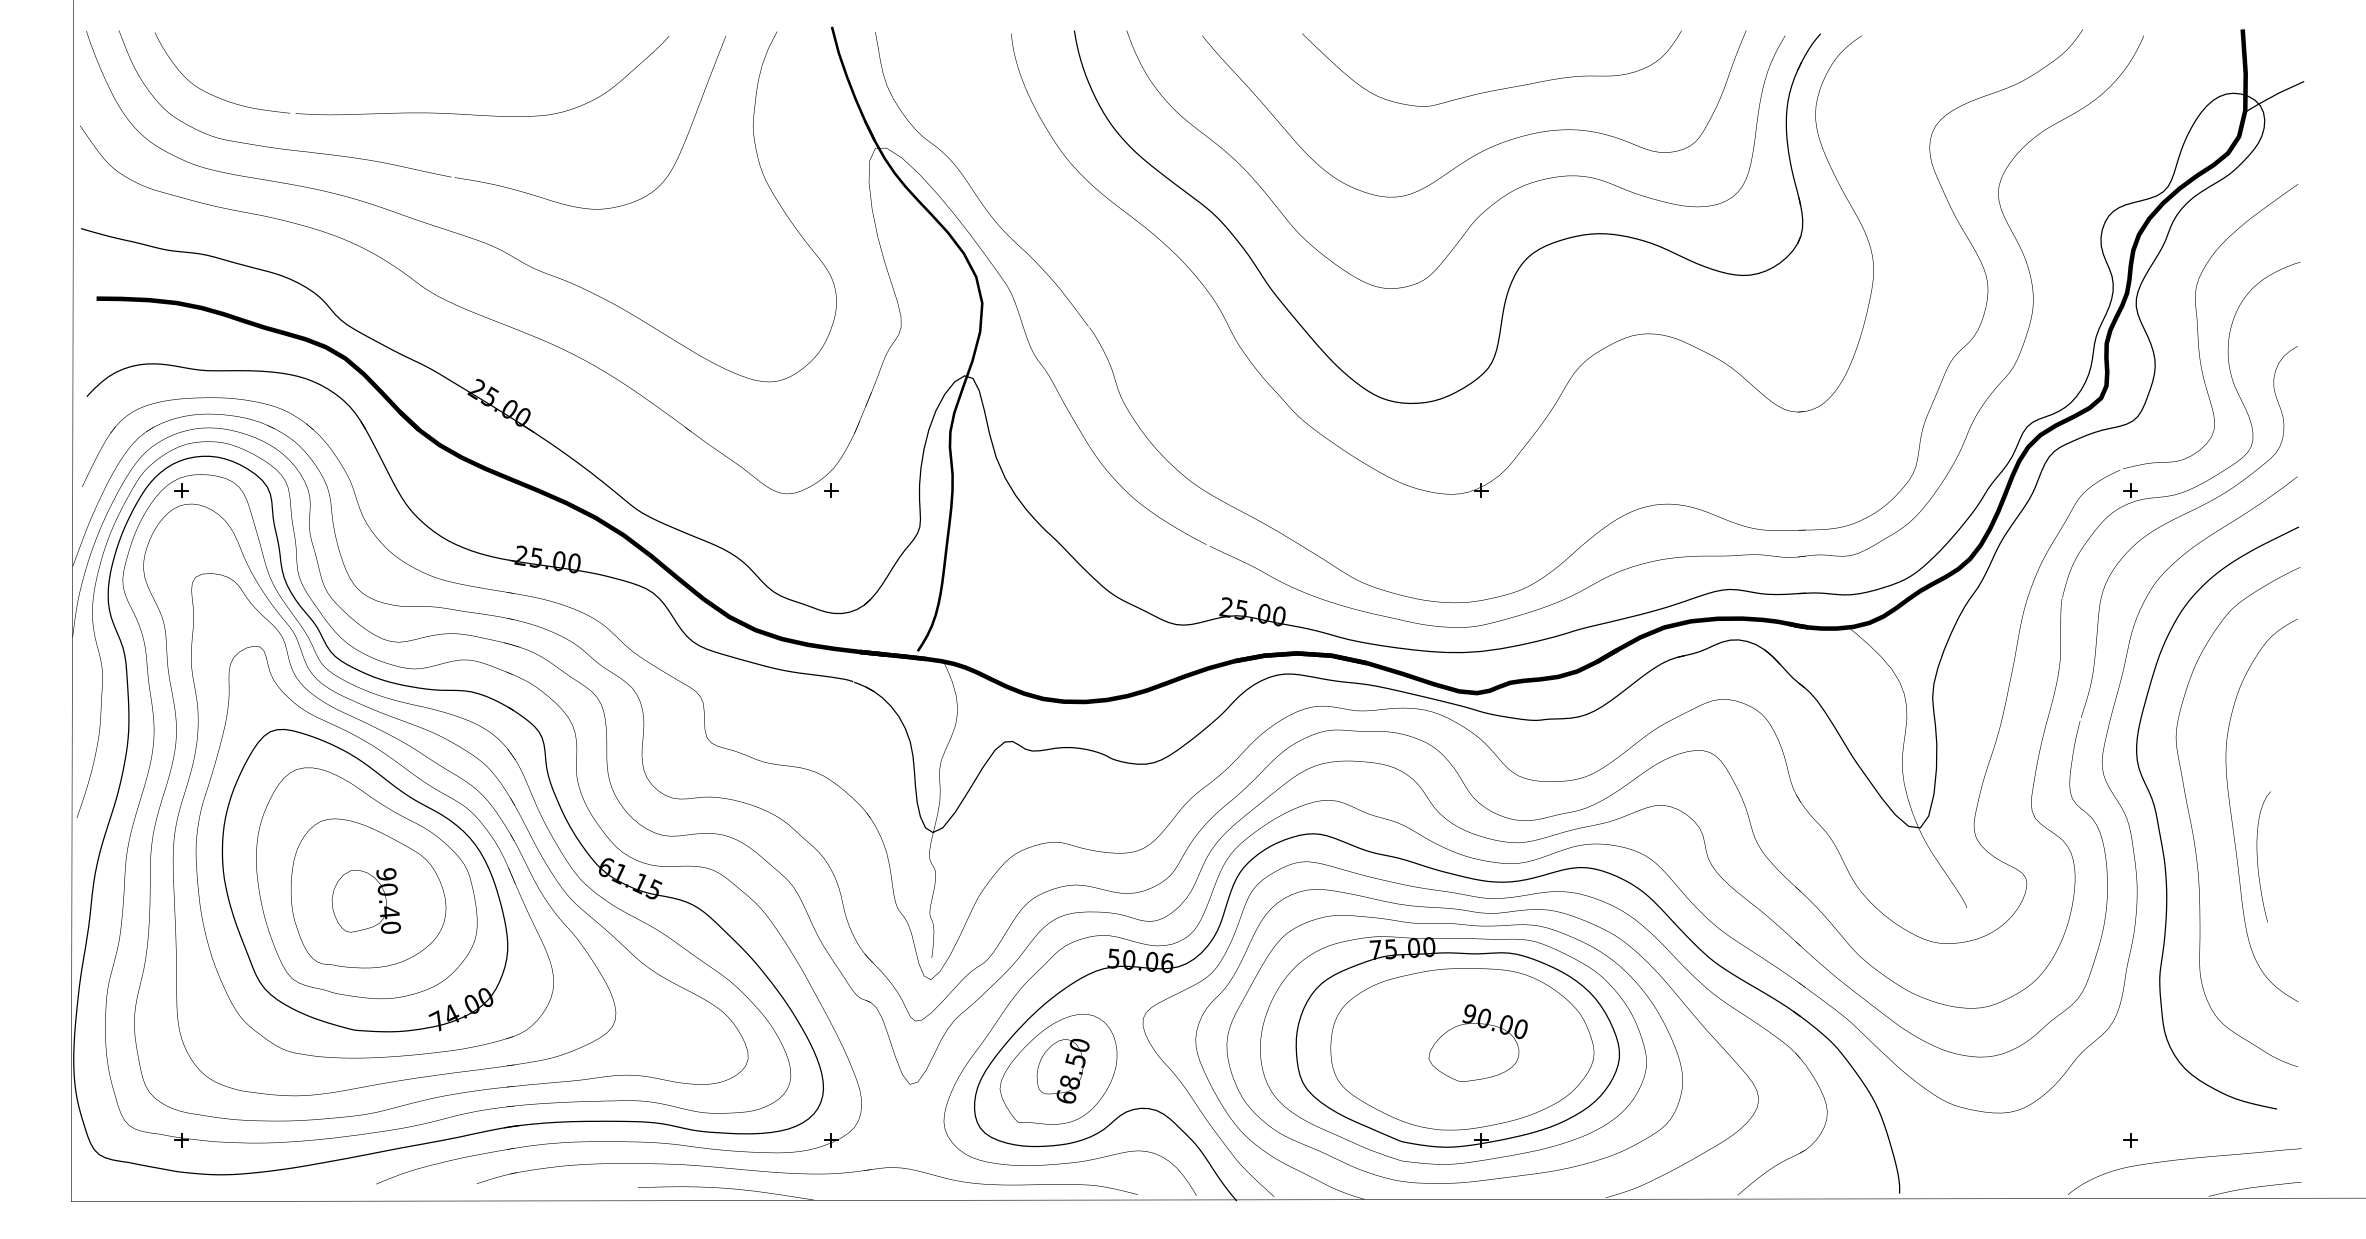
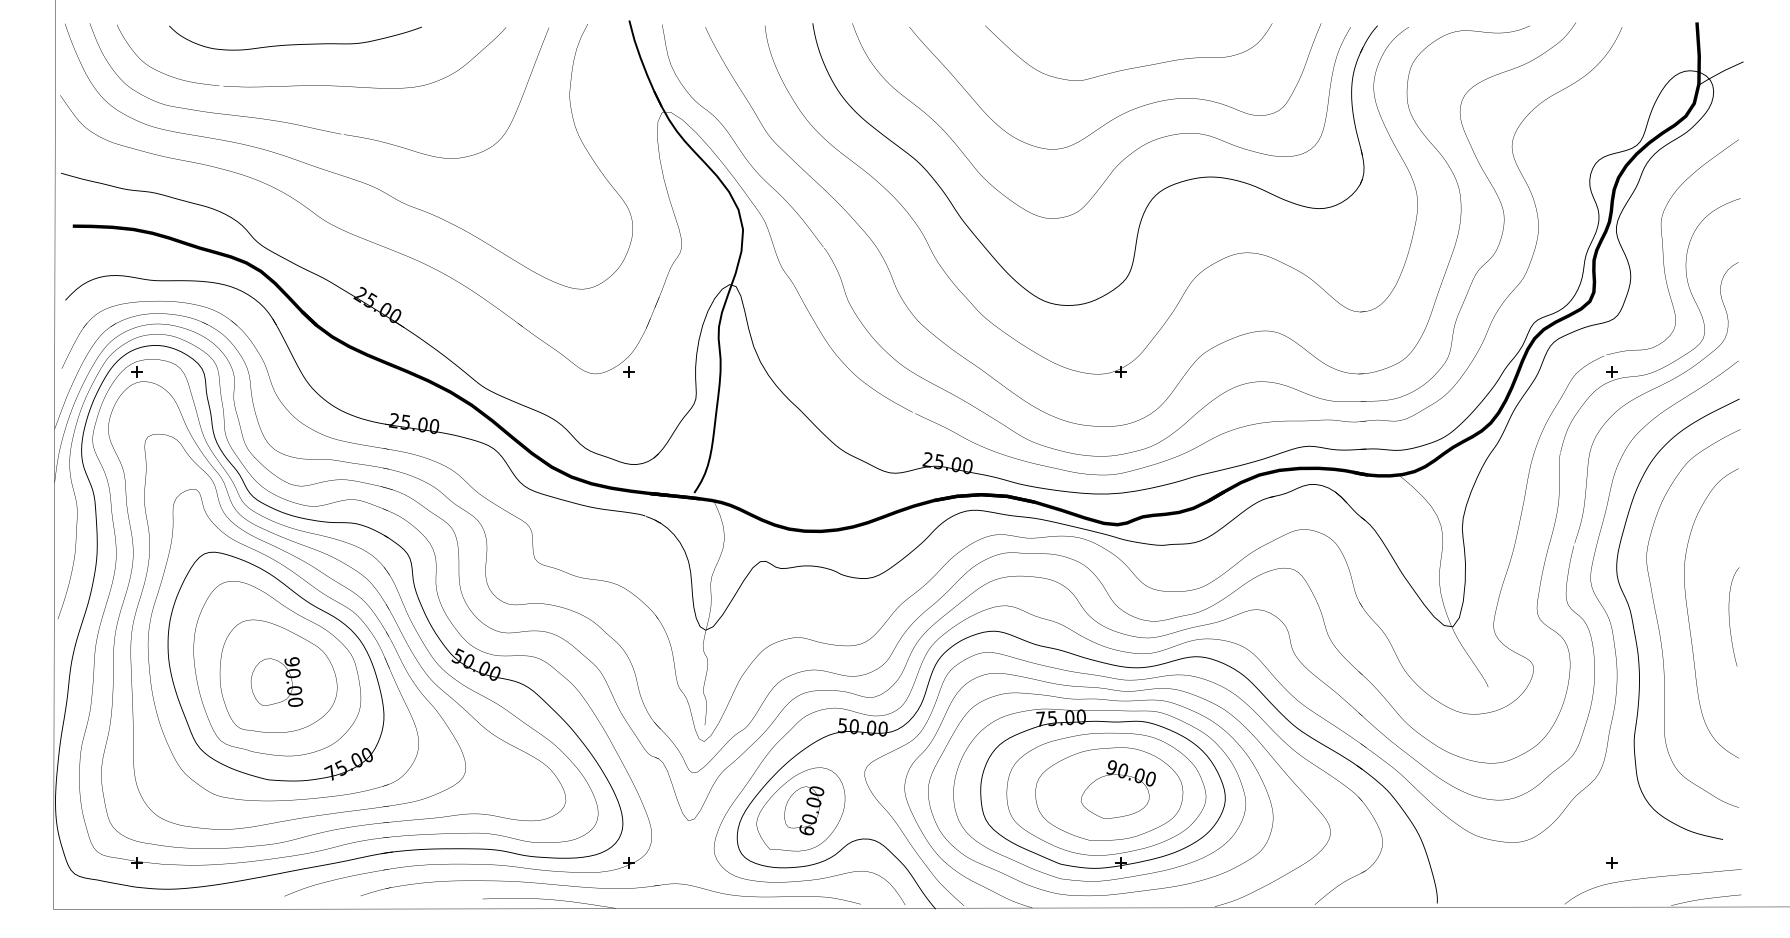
curve: (390, 58) -> (295, 44), added
part: (1593, 464) -> (1205, 351), added
curve: (2257, 856) -> (1729, 616), moved
text: (629, 877) -> (476, 664), 61.15 -> 50.00
text: (389, 912) -> (294, 690), 90.40 -> 90.00
text: (1167, 963) -> (883, 729), 50.06 -> 50.00
text: (451, 1014) -> (341, 767), 74.00 -> 75.00
part: (1465, 1048) -> (1108, 793), added
text: (1072, 1071) -> (811, 811), 68.50 -> 60.00

